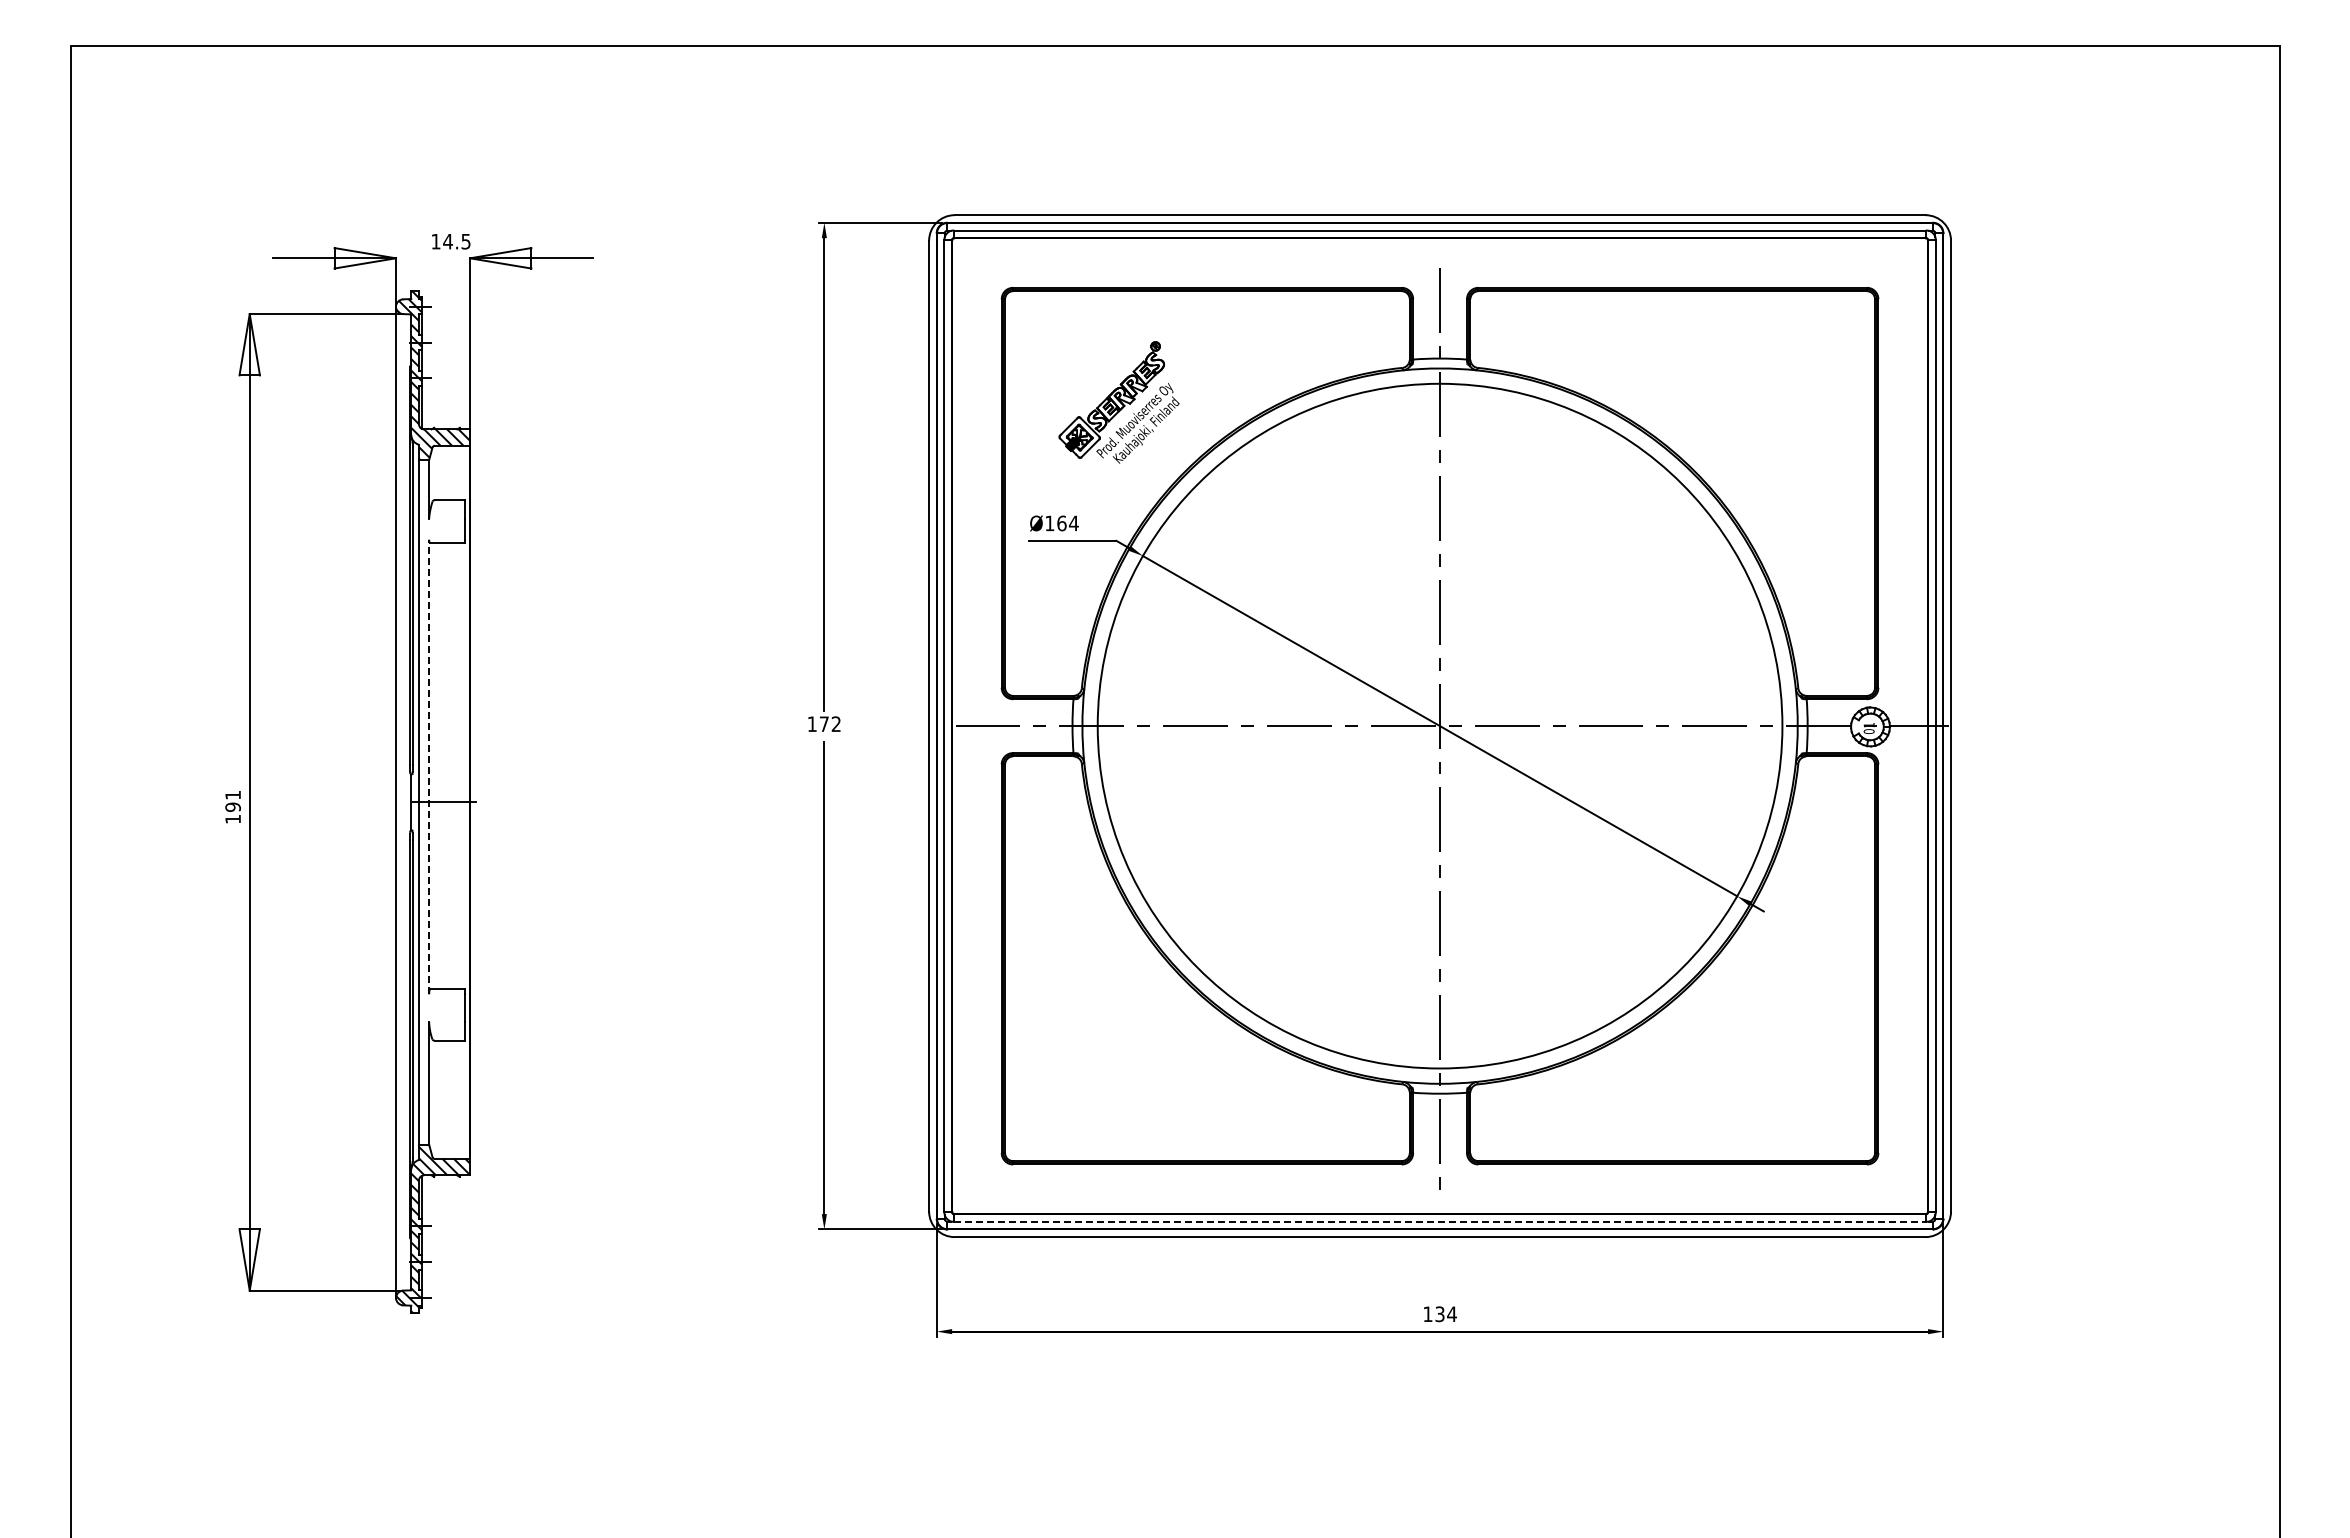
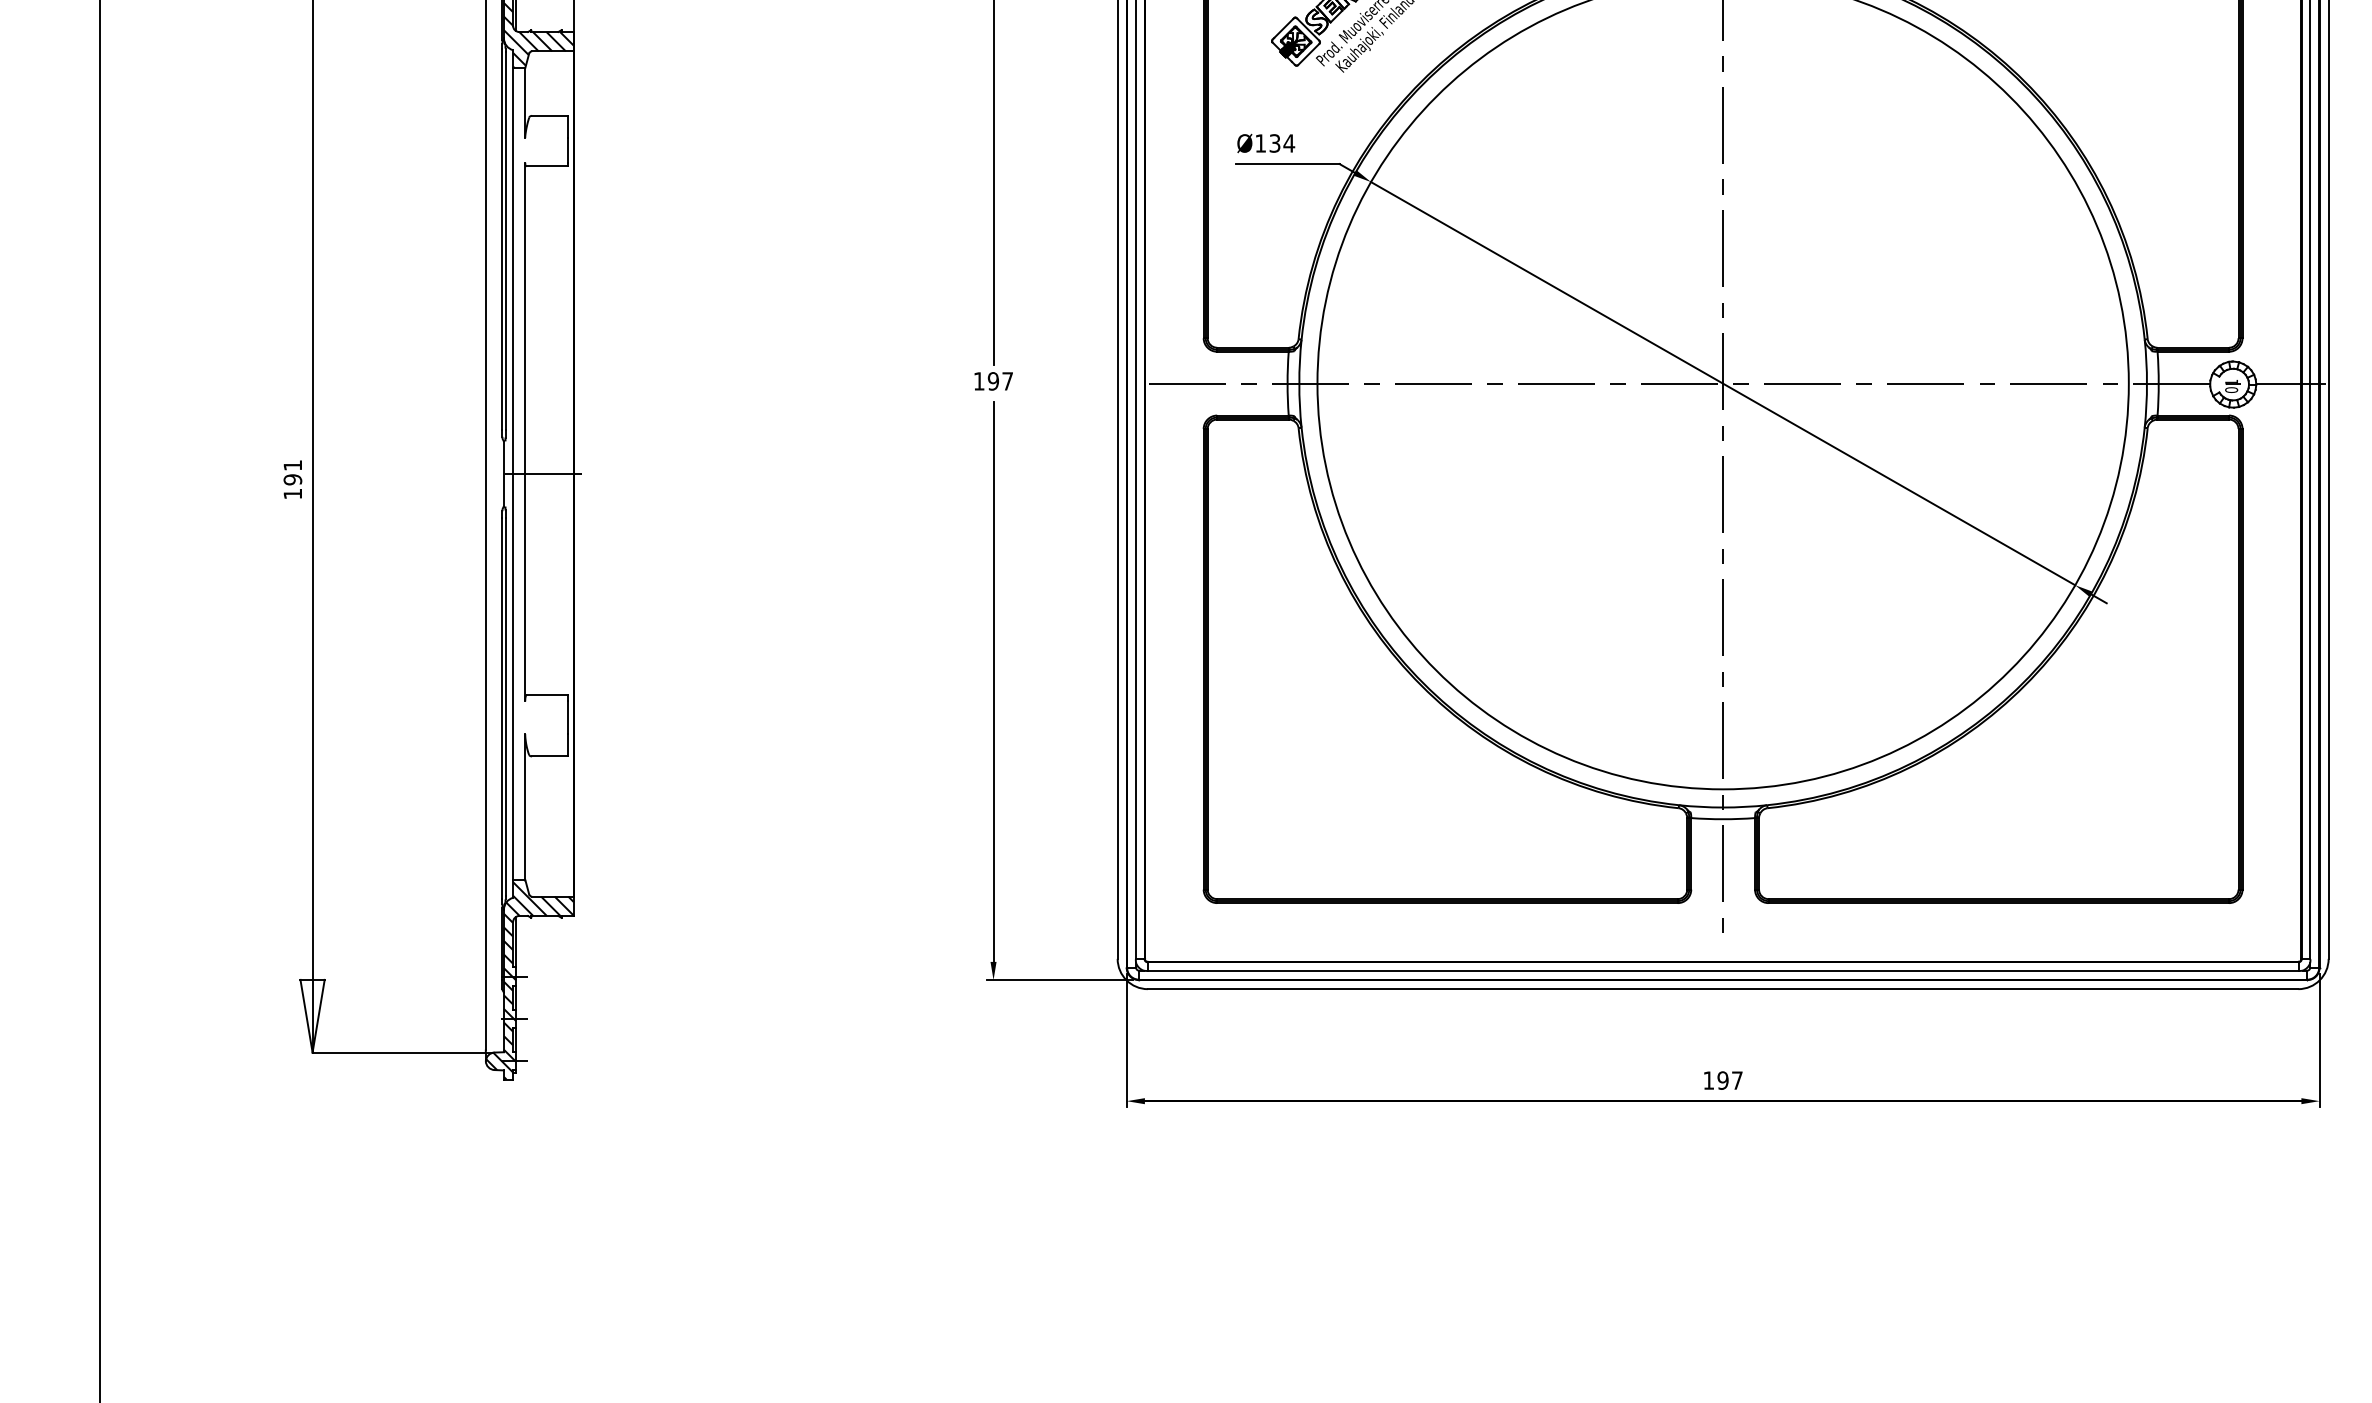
text: (1061, 523) -> (1274, 143), Ø164 -> Ø134
text: (829, 724) -> (999, 381), 172 -> 197
line: (429, 766) -> (525, 431), dashed -> solid
line: (1440, 1221) -> (1723, 970), dashed -> solid
text: (1445, 1313) -> (1729, 1079), 134 -> 197

